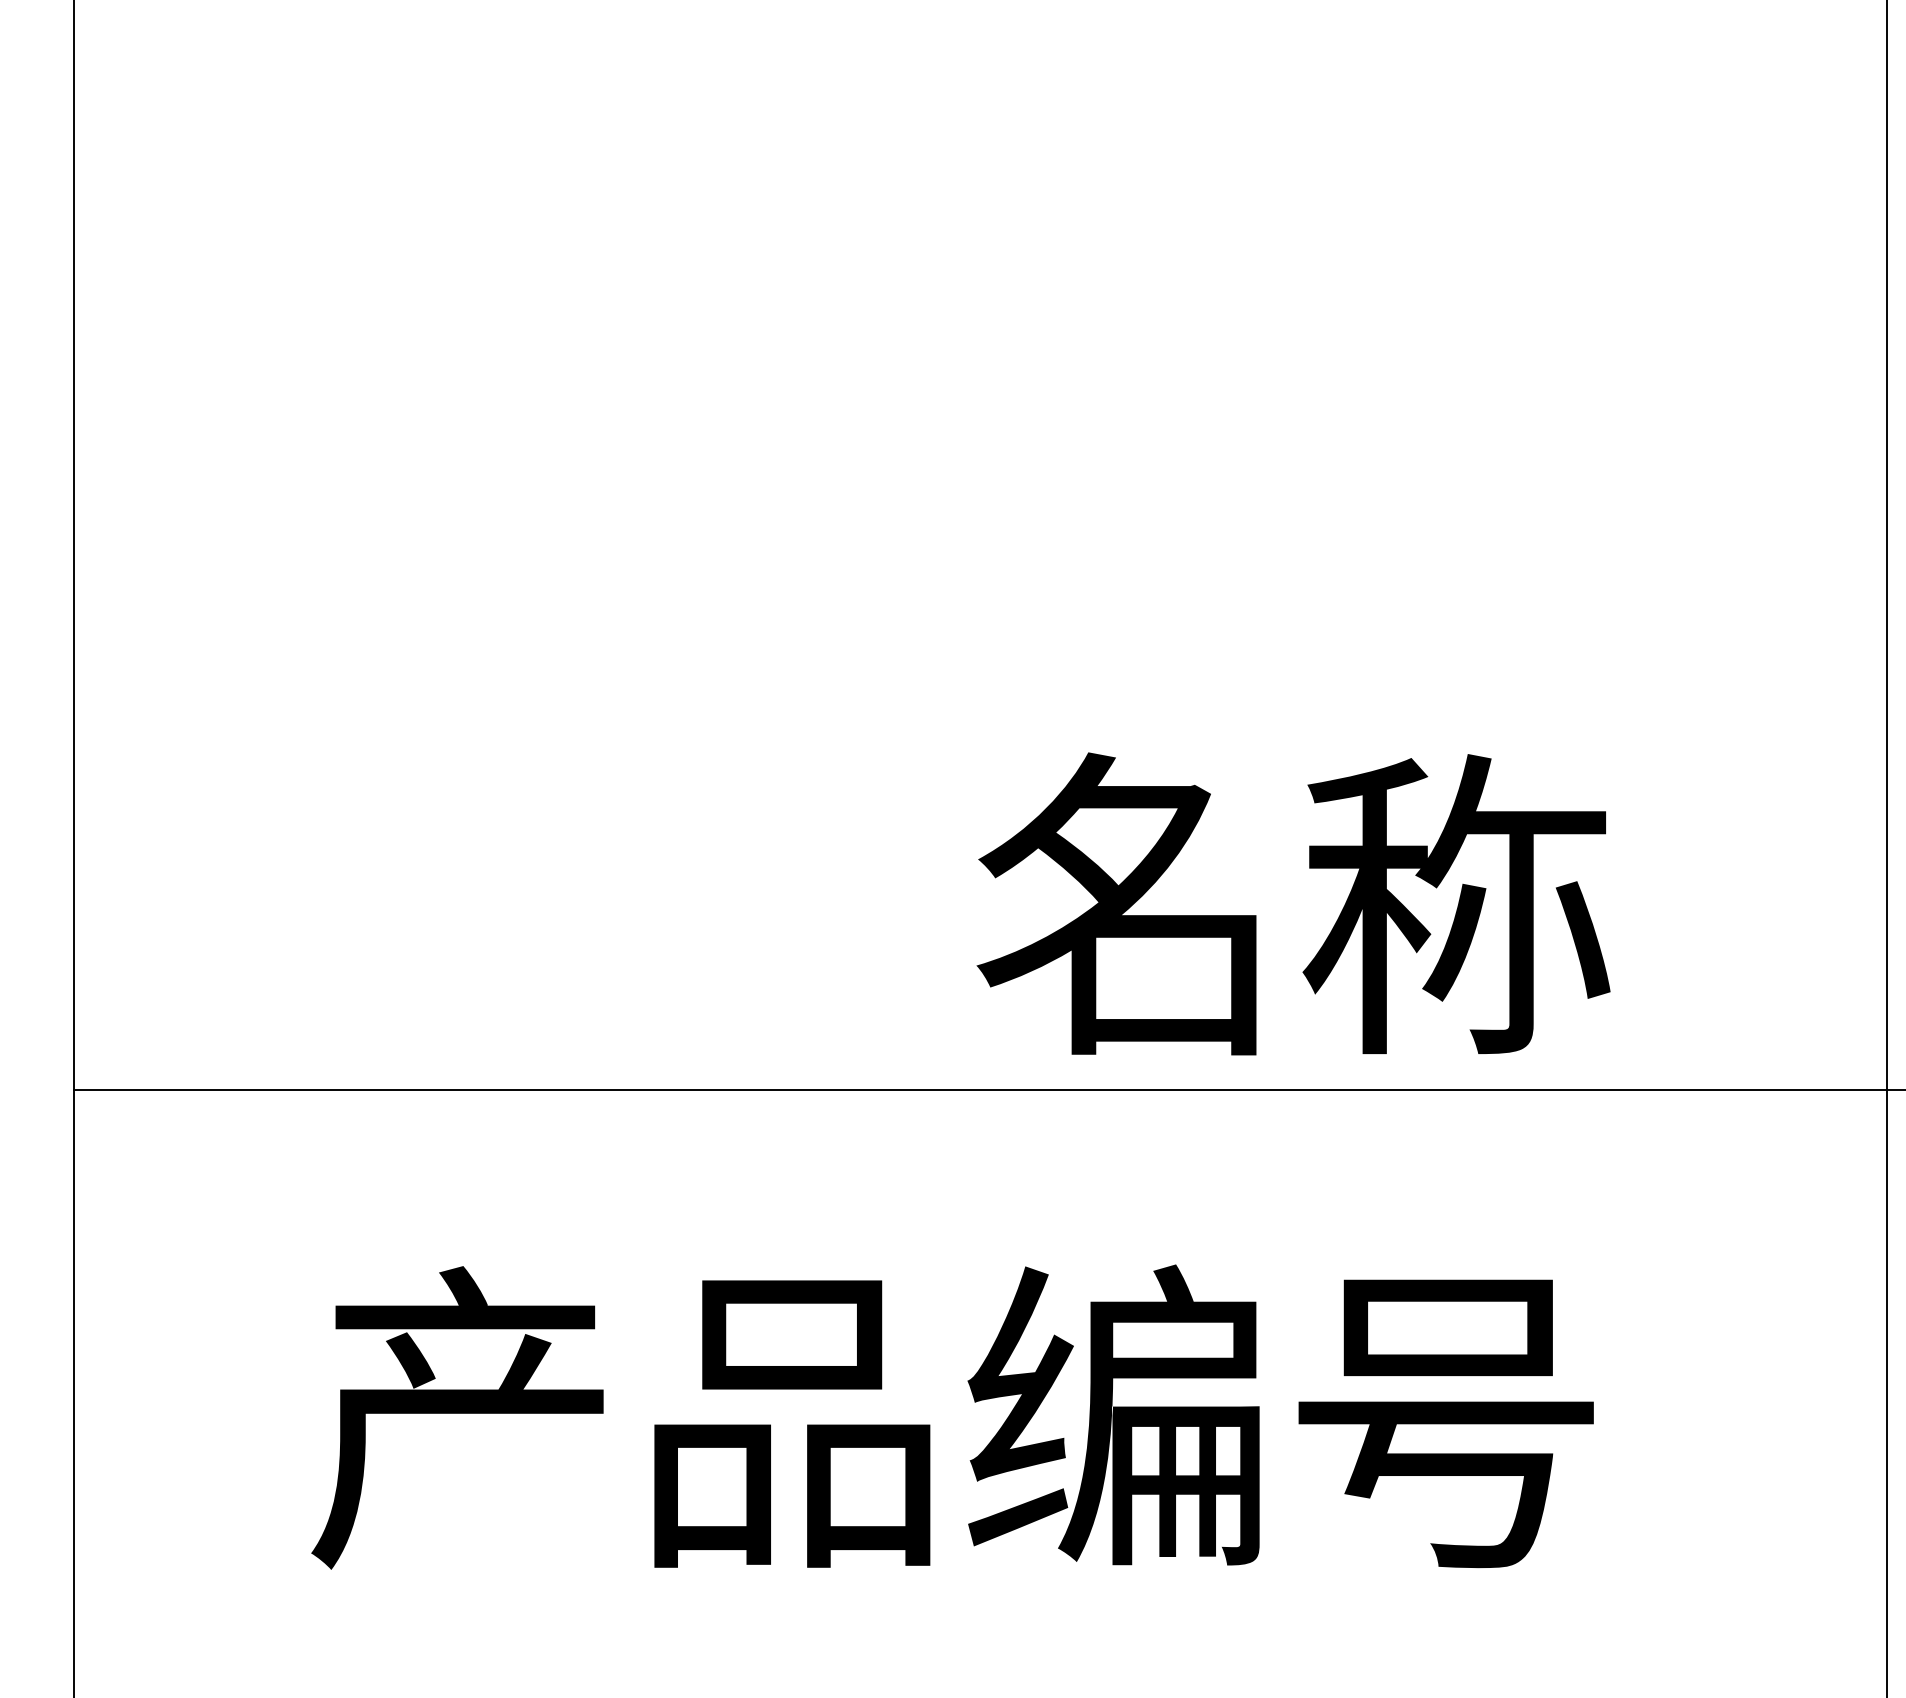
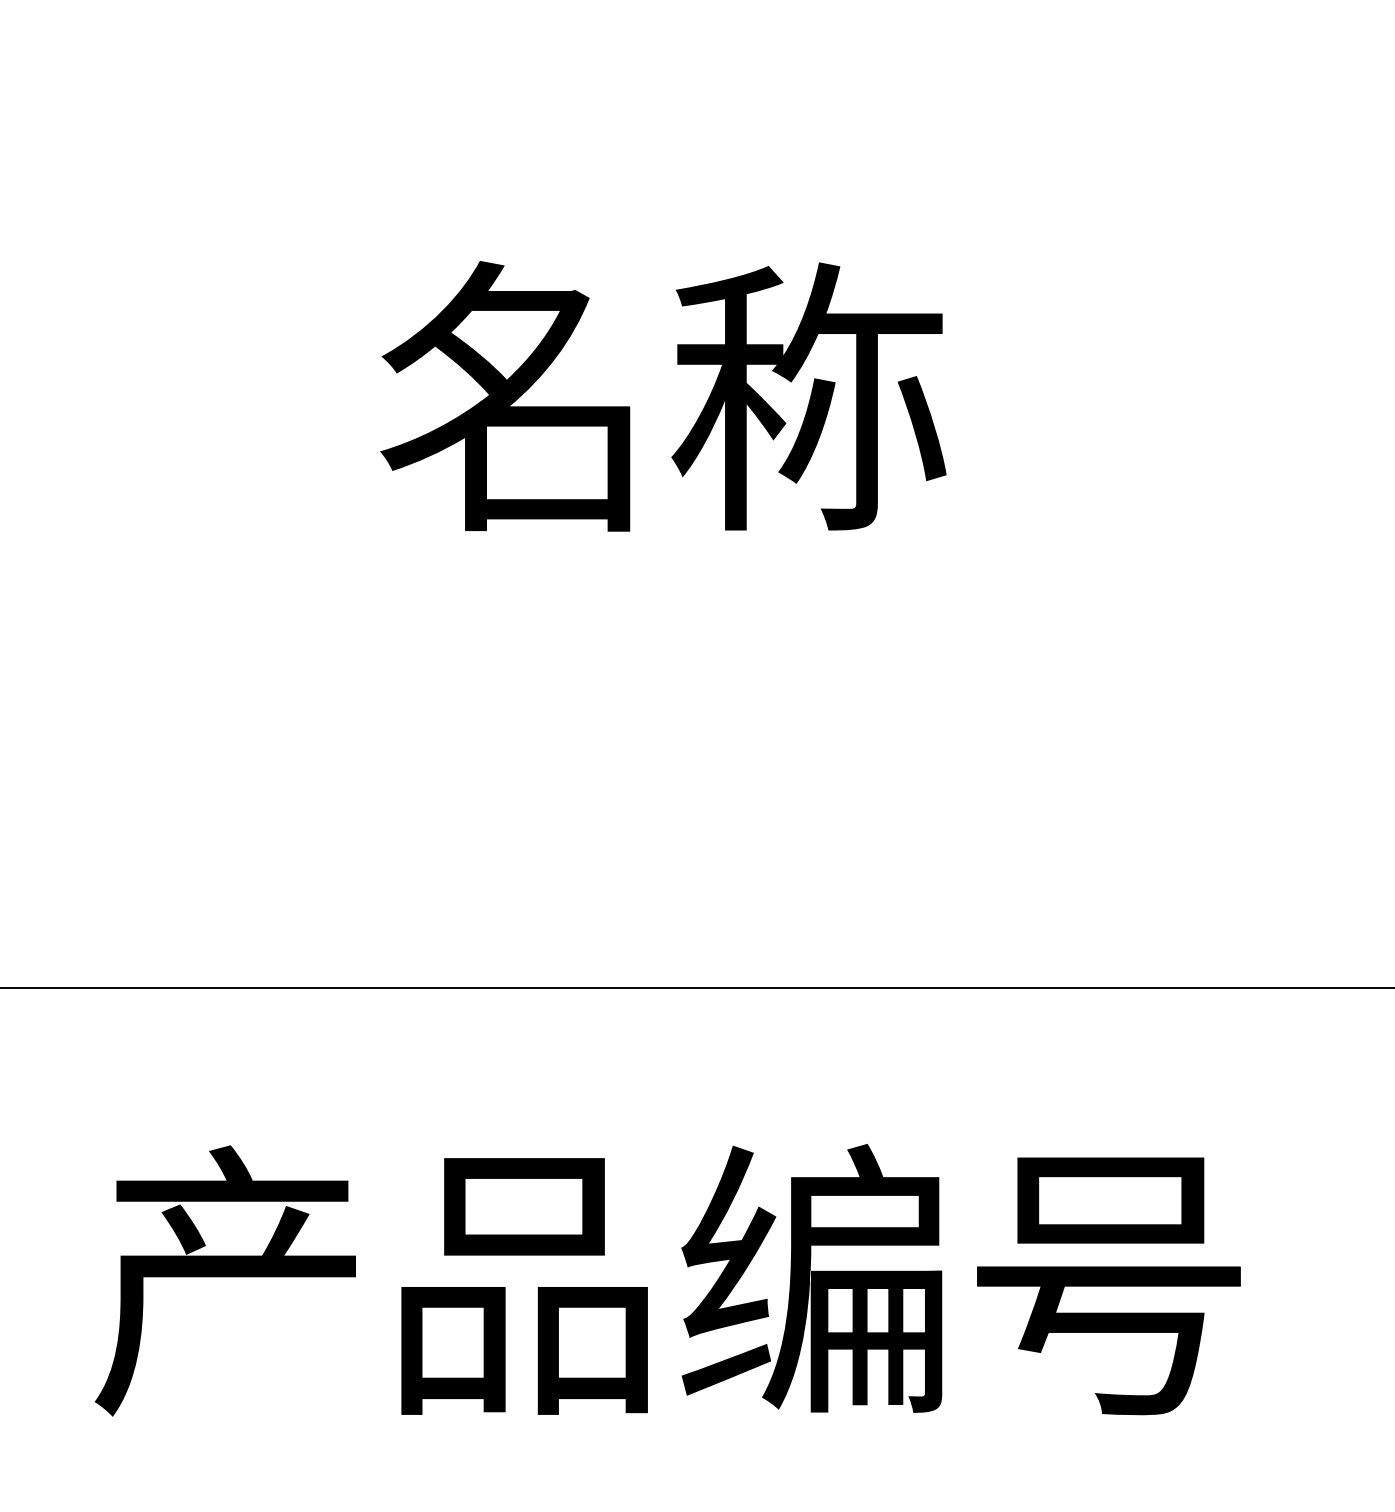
text: (1293, 903) -> (663, 395), moved

